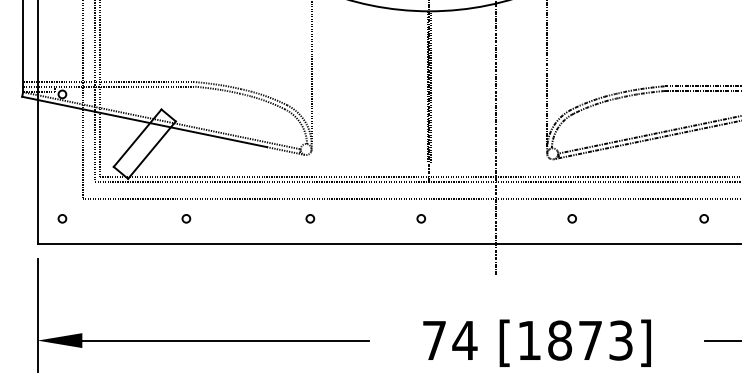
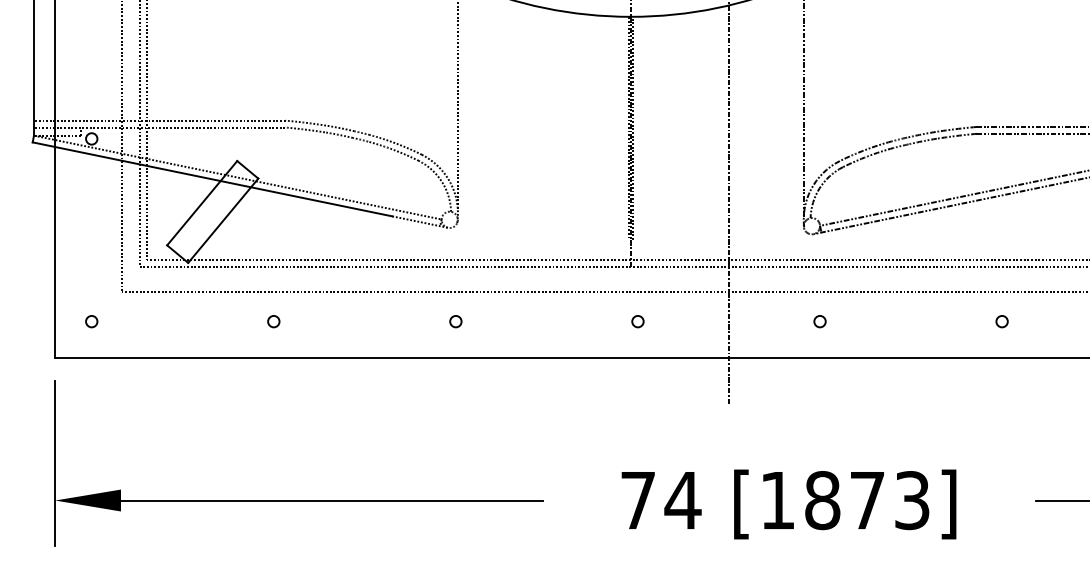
circle: (420, 218) -> (636, 321), moved
circle: (571, 218) -> (818, 321), moved
circle: (703, 218) -> (1001, 321), moved

